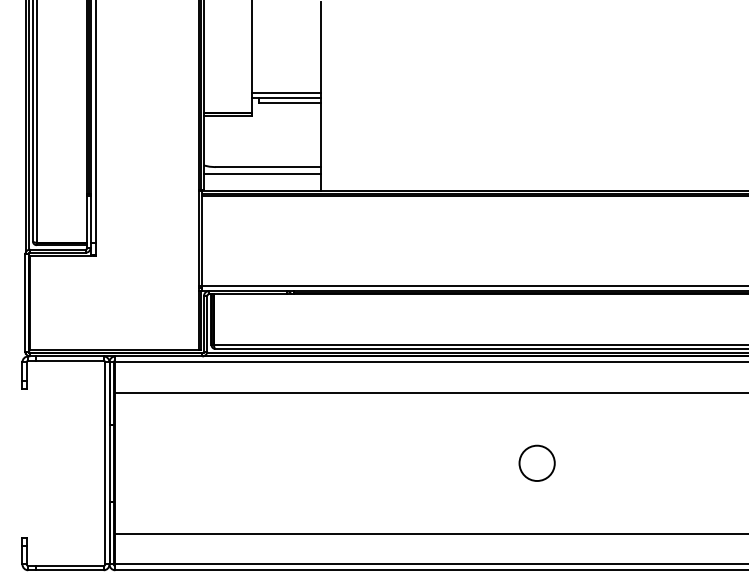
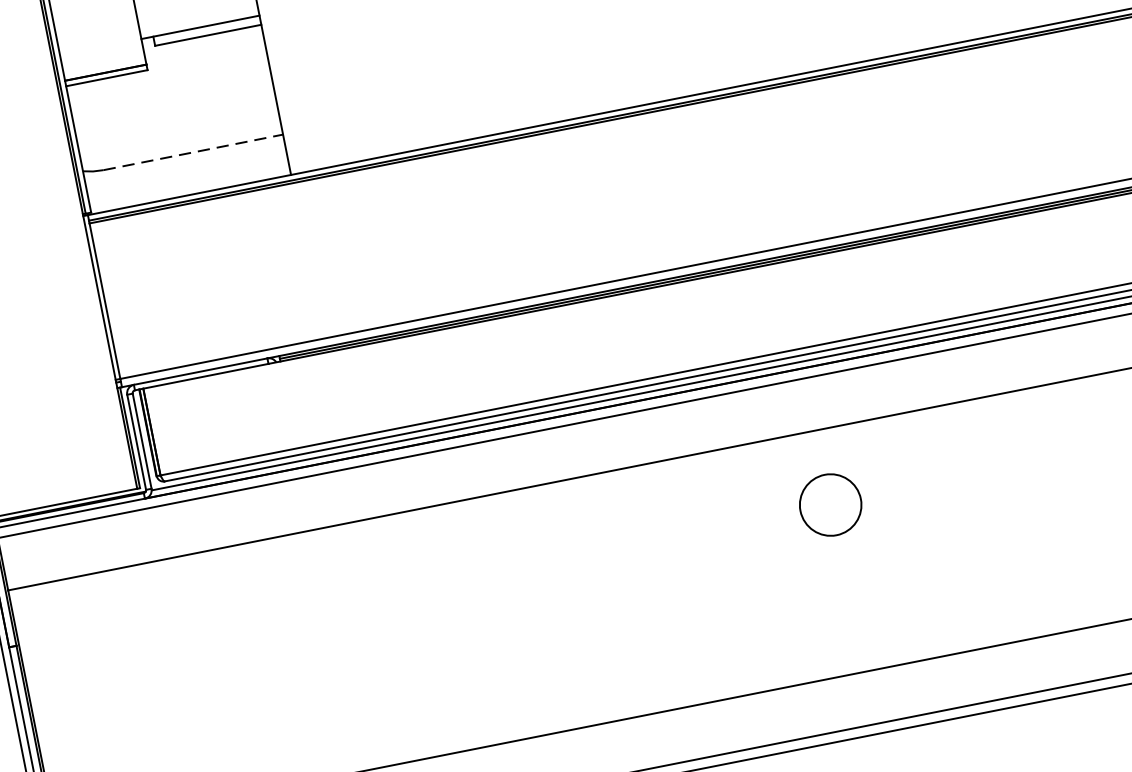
line: (285, 92) -> (197, 18), removed
line: (268, 167) -> (194, 152), solid -> dashed
line: (262, 173) -> (185, 165), removed
circle: (536, 462) -> (829, 503), moved

